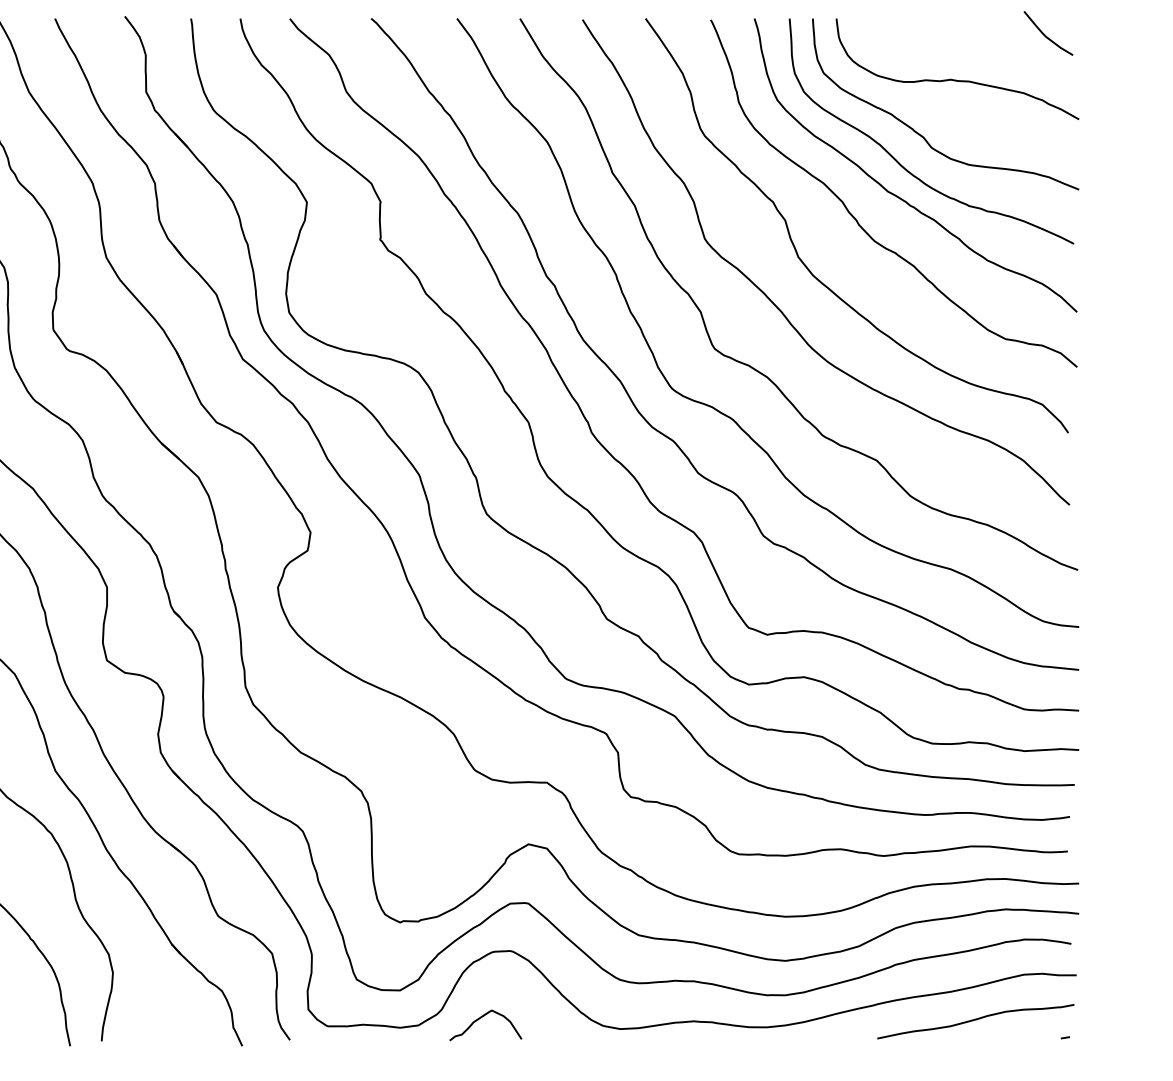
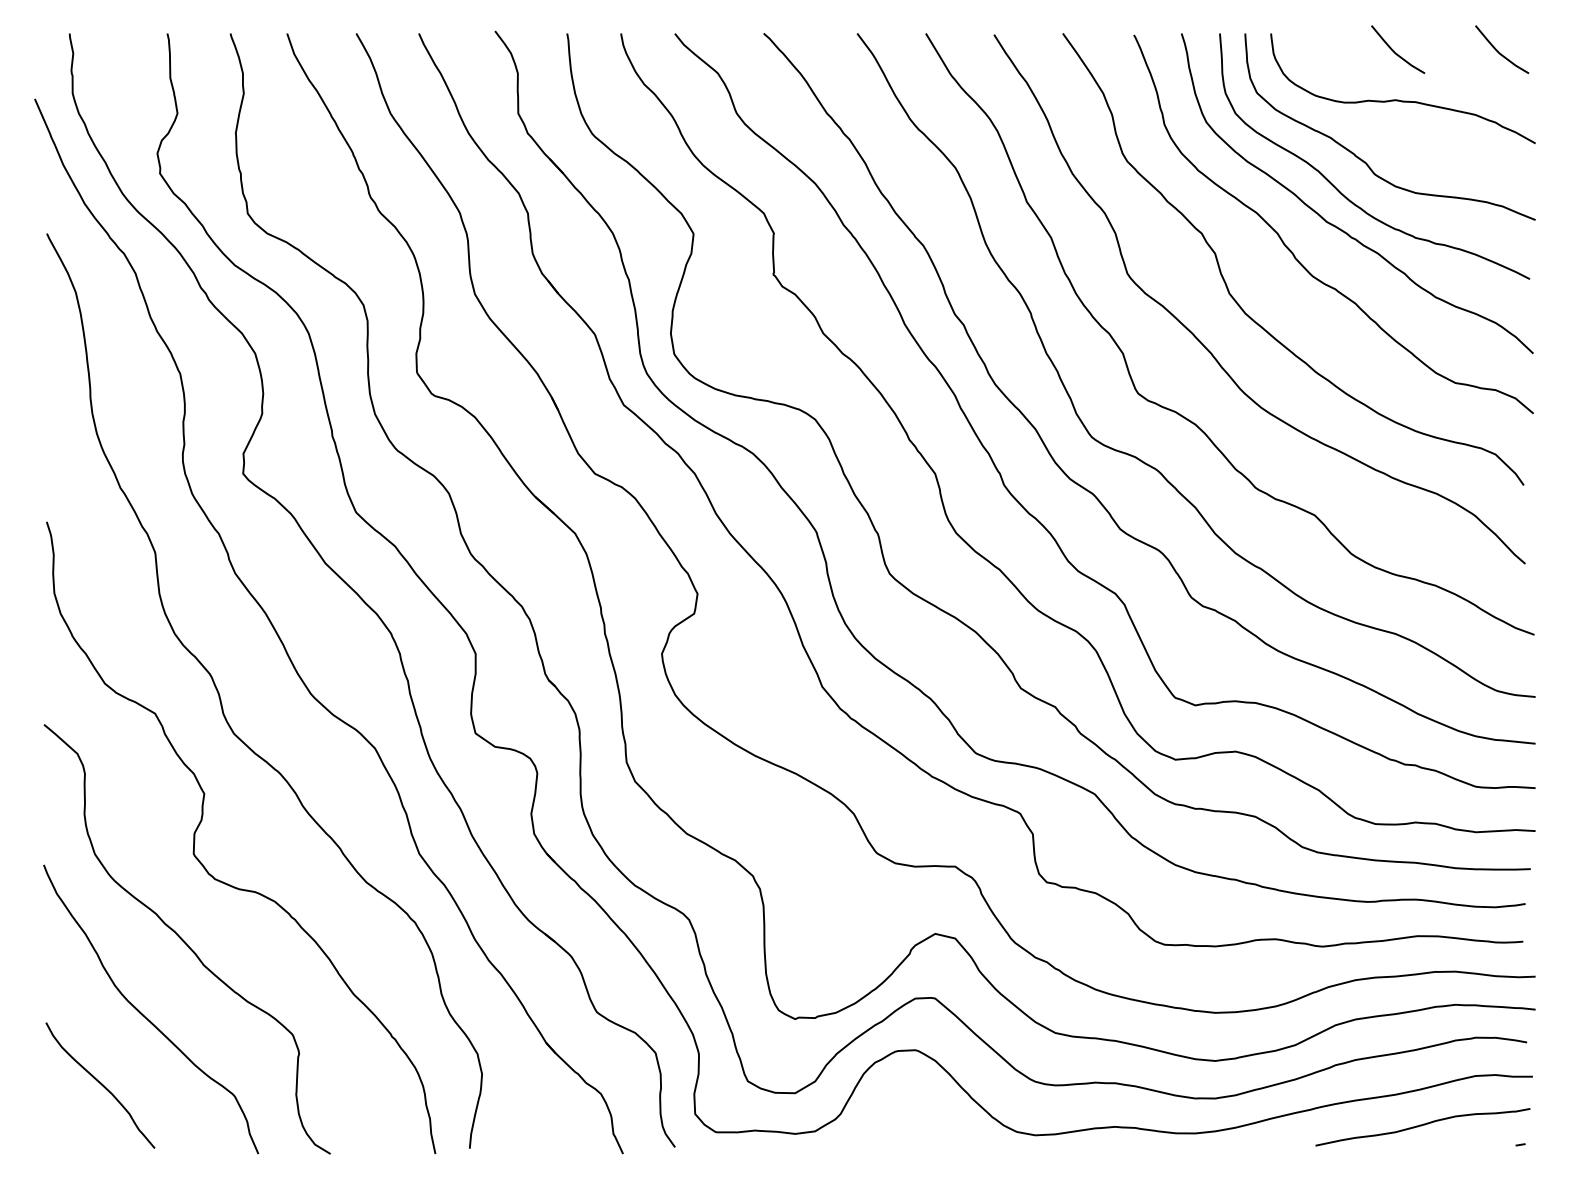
curve: (949, 34) -> (1394, 50), added
curve: (480, 1019) -> (882, 1124), removed

